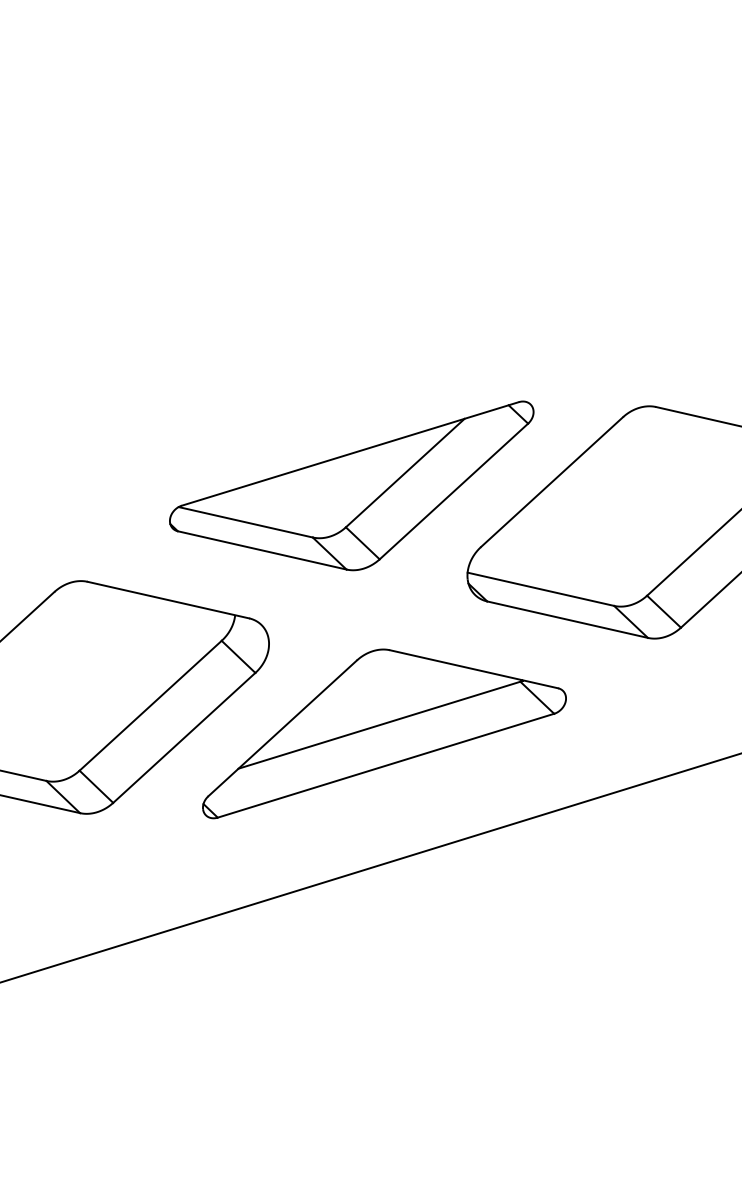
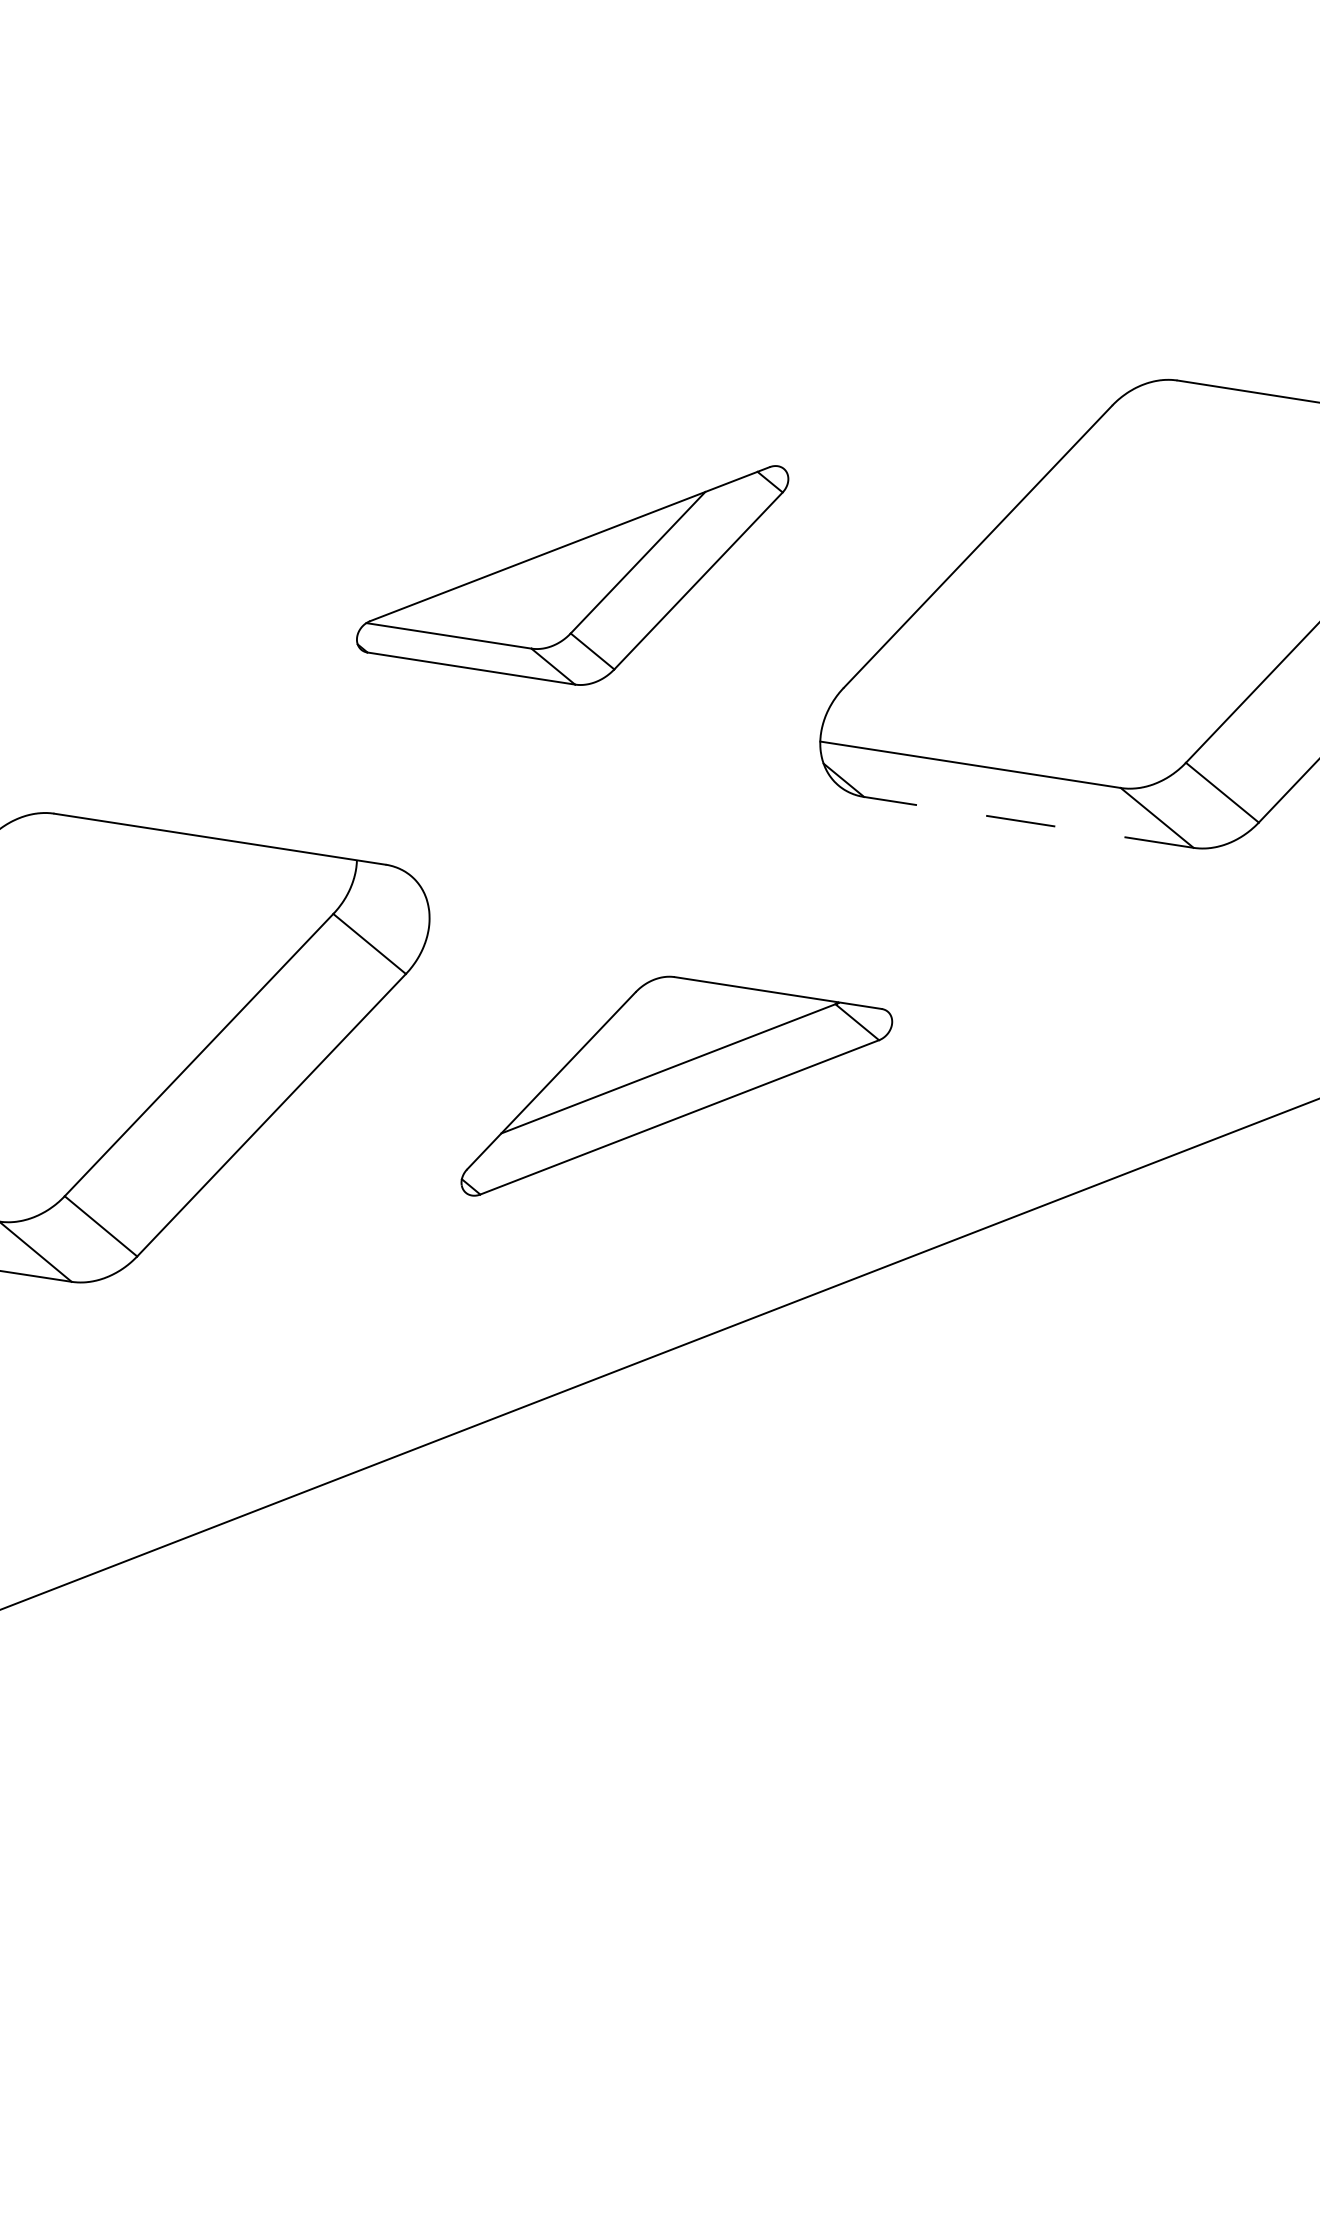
part: (351, 485) -> (573, 581), size x0.6
line: (567, 619) -> (1028, 822), solid -> dashed
part: (384, 733) -> (675, 1078), size x0.6

